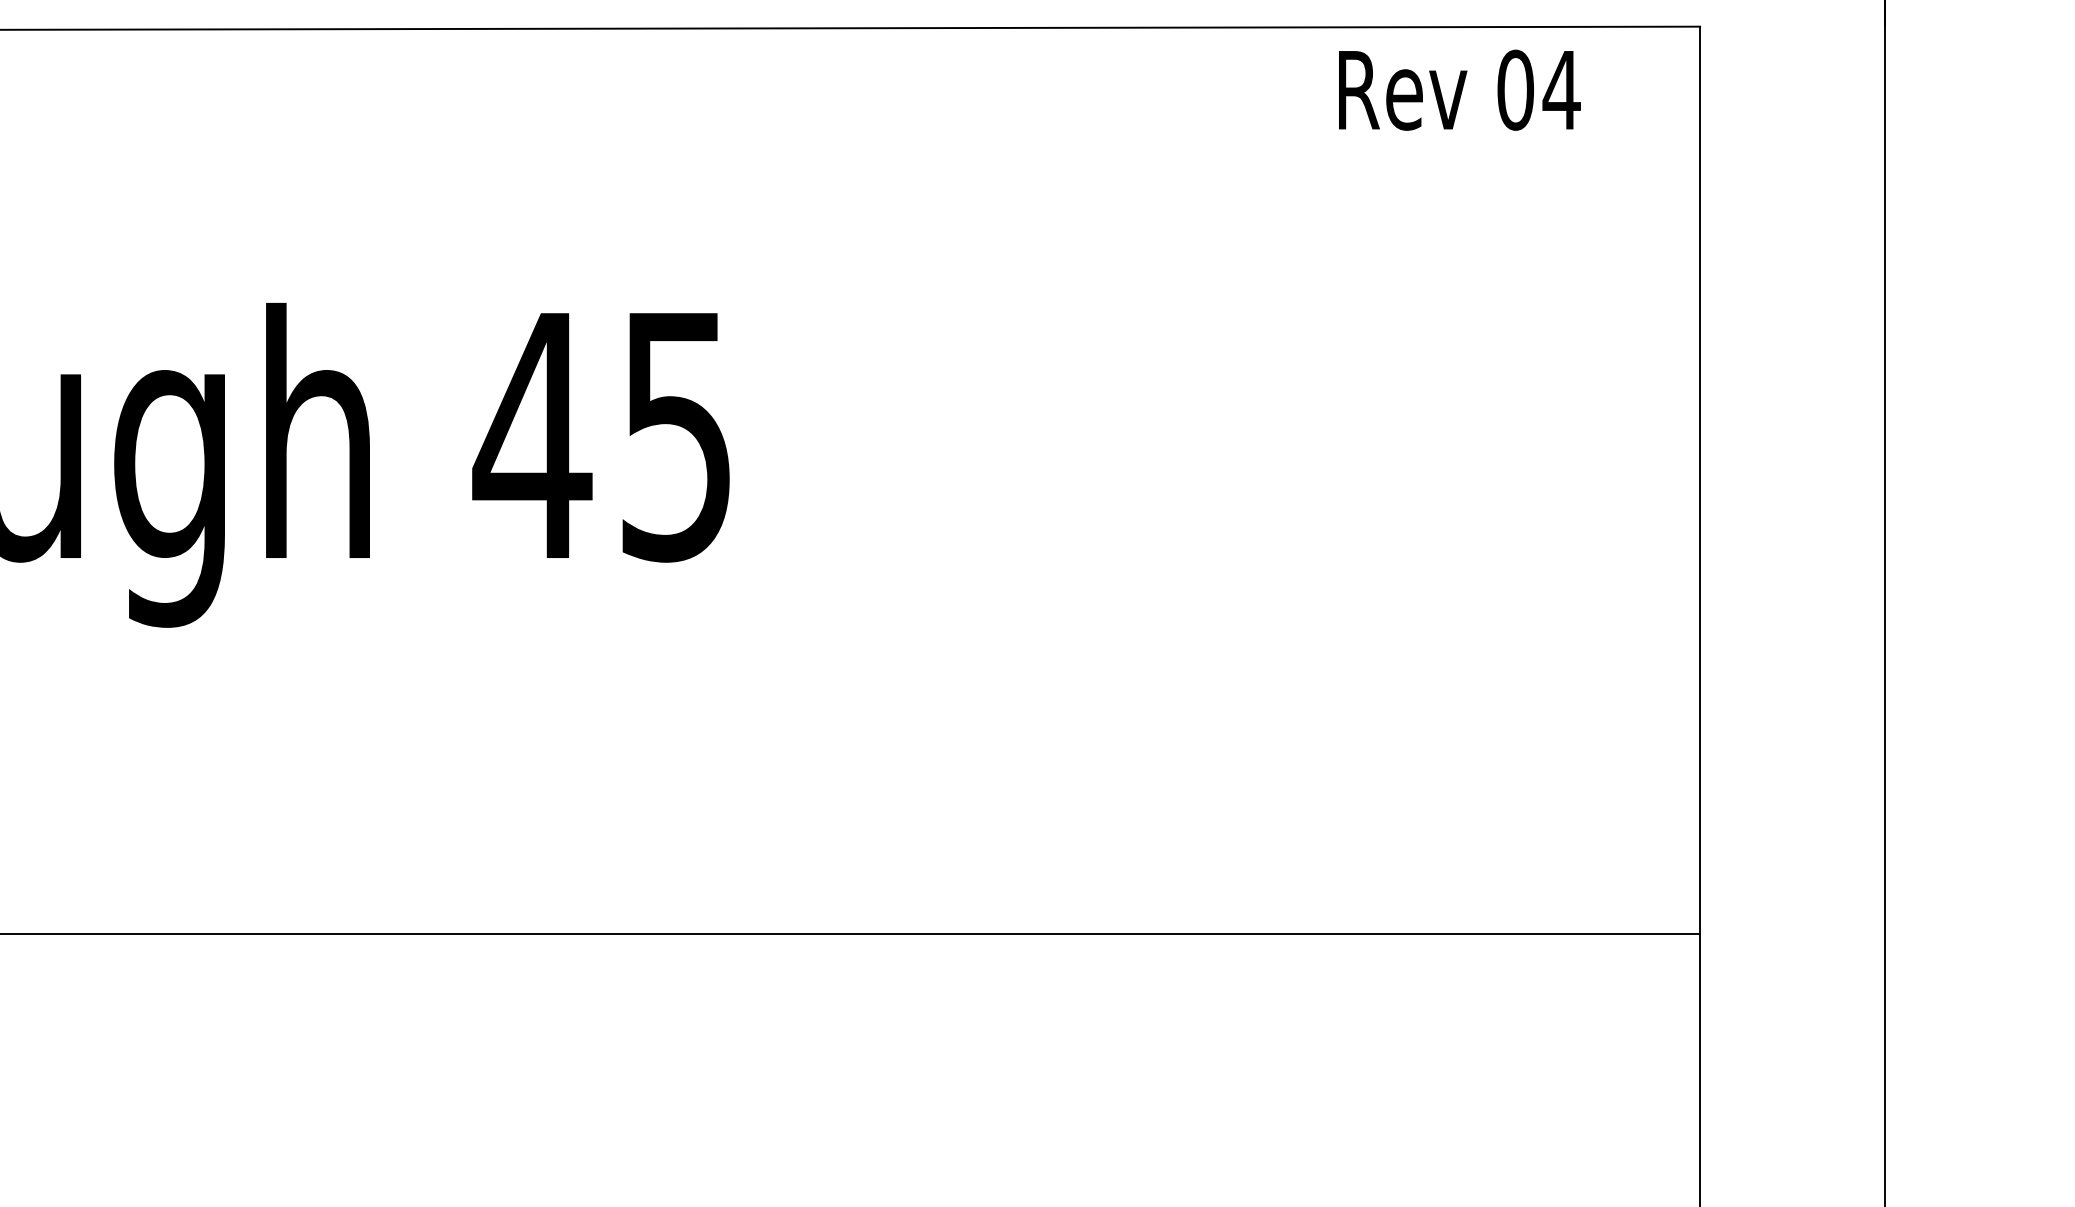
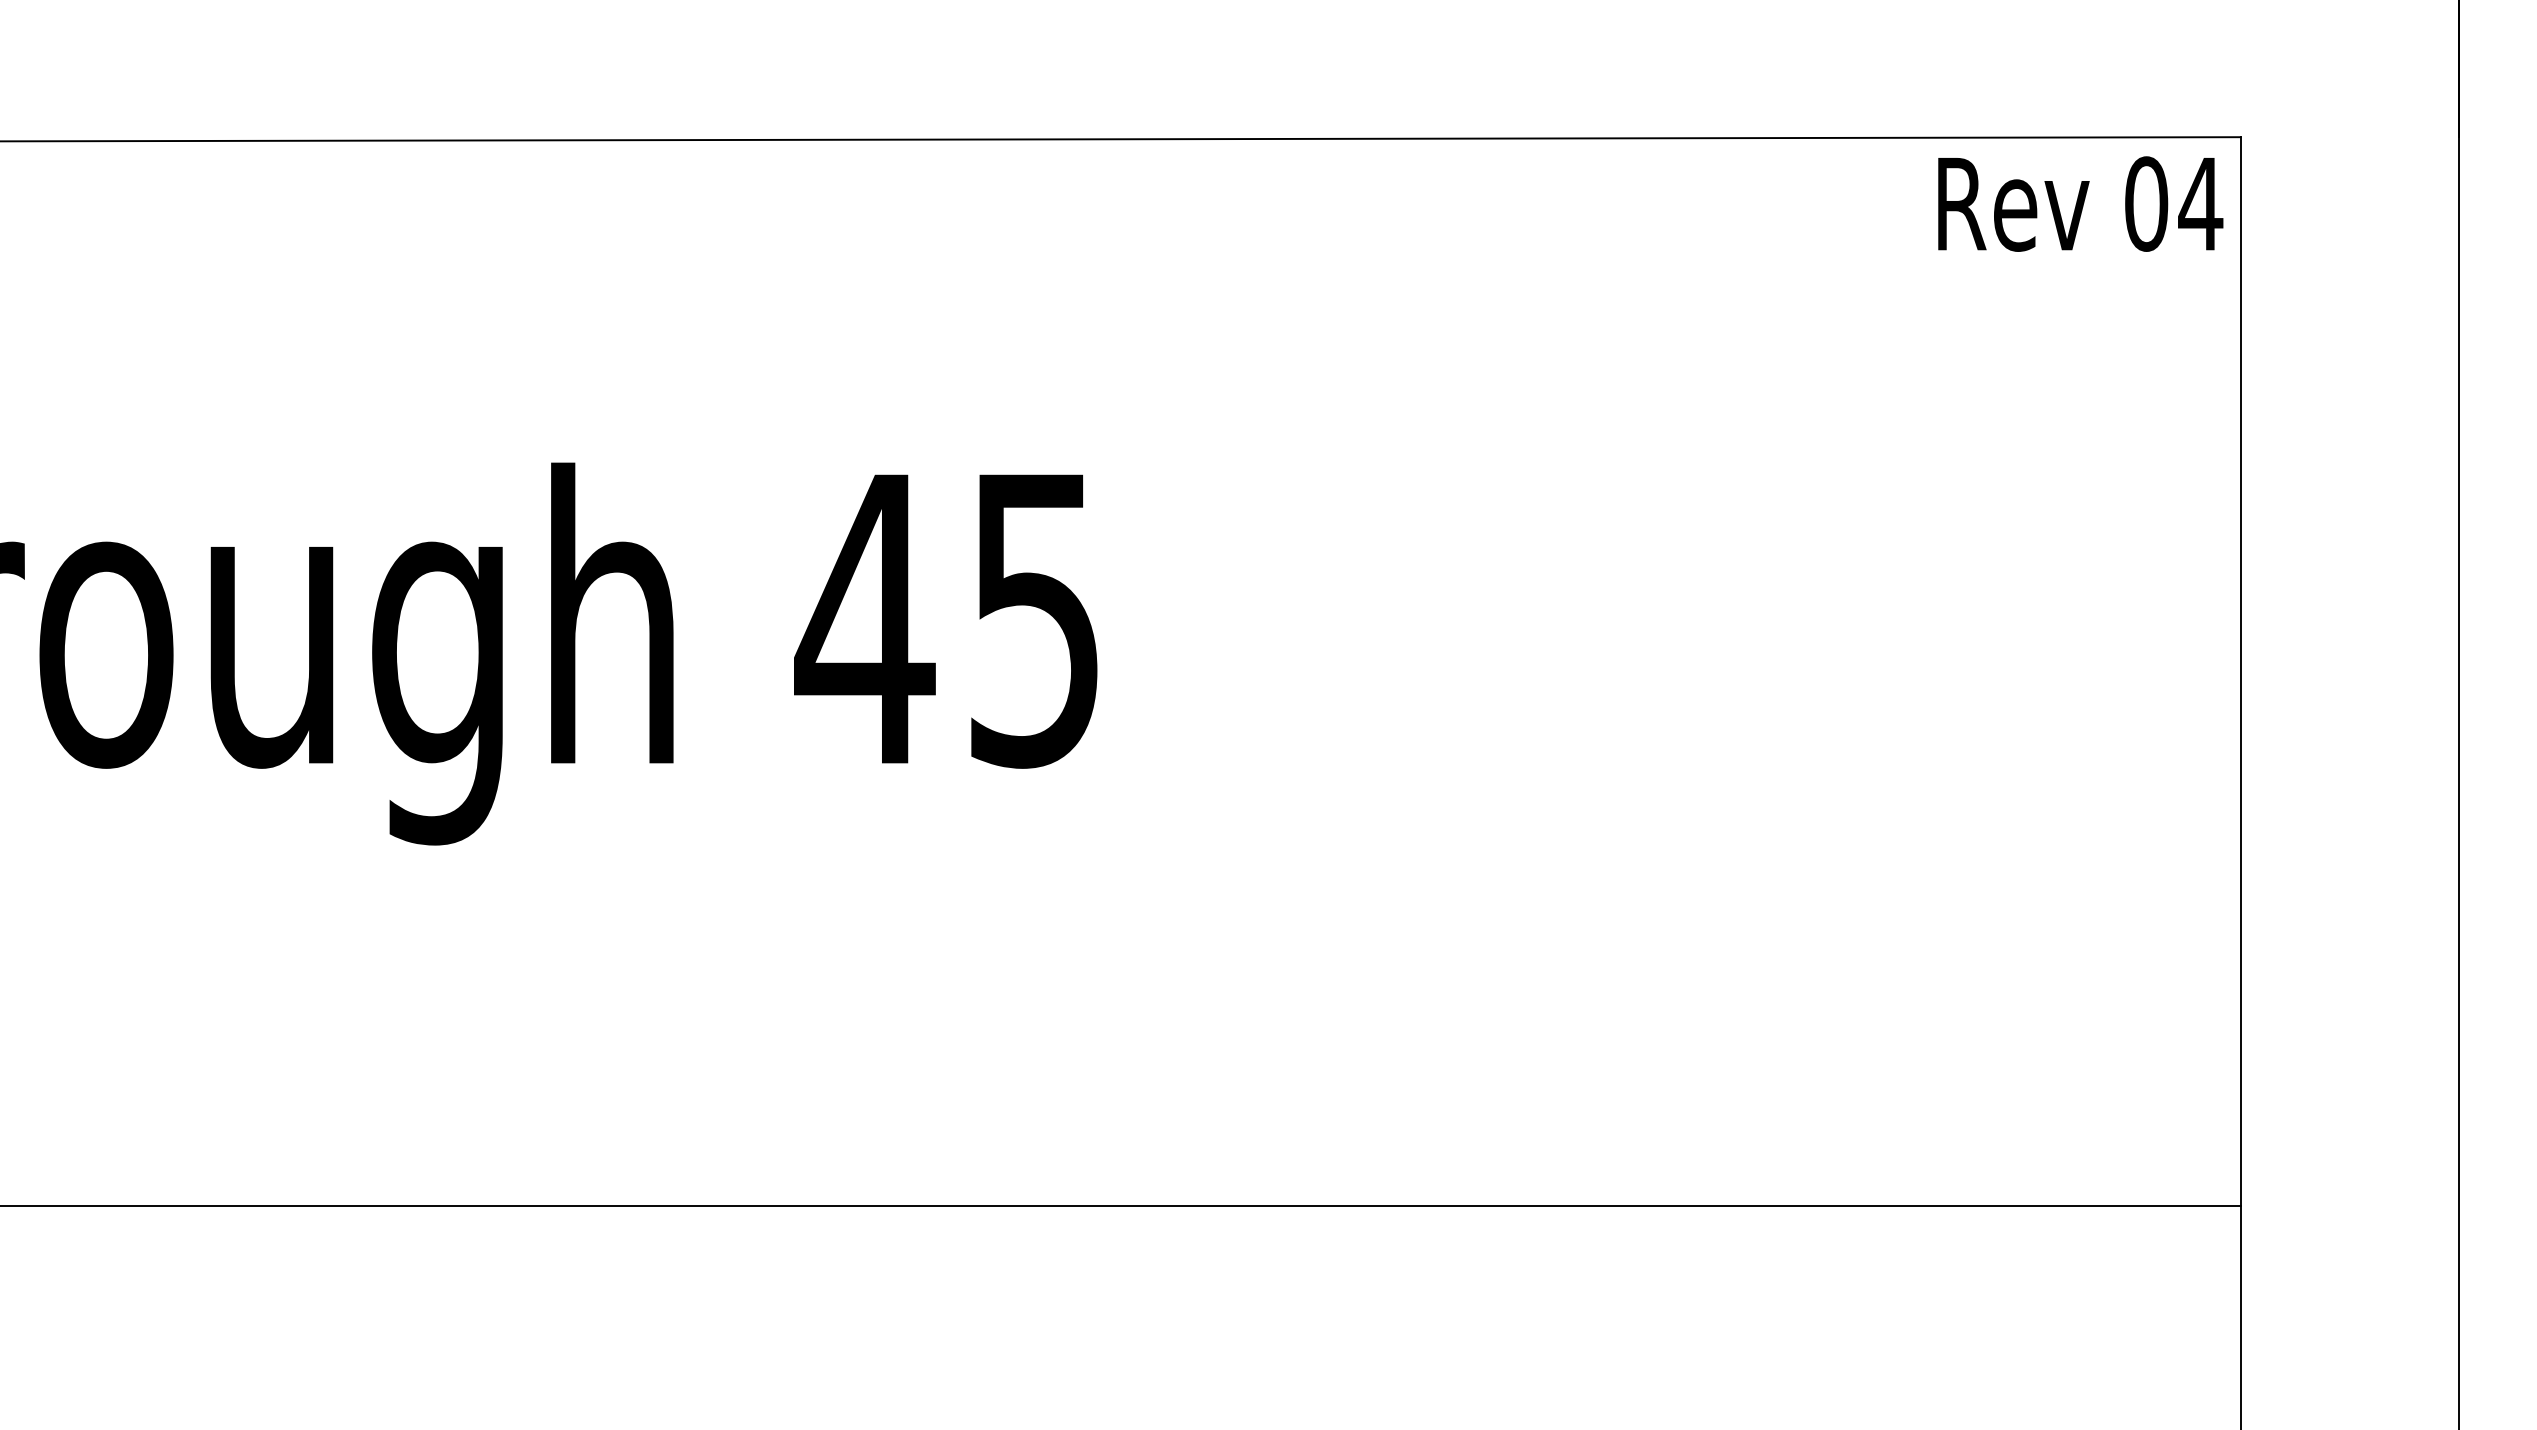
text: (1459, 89) -> (2080, 203), moved

